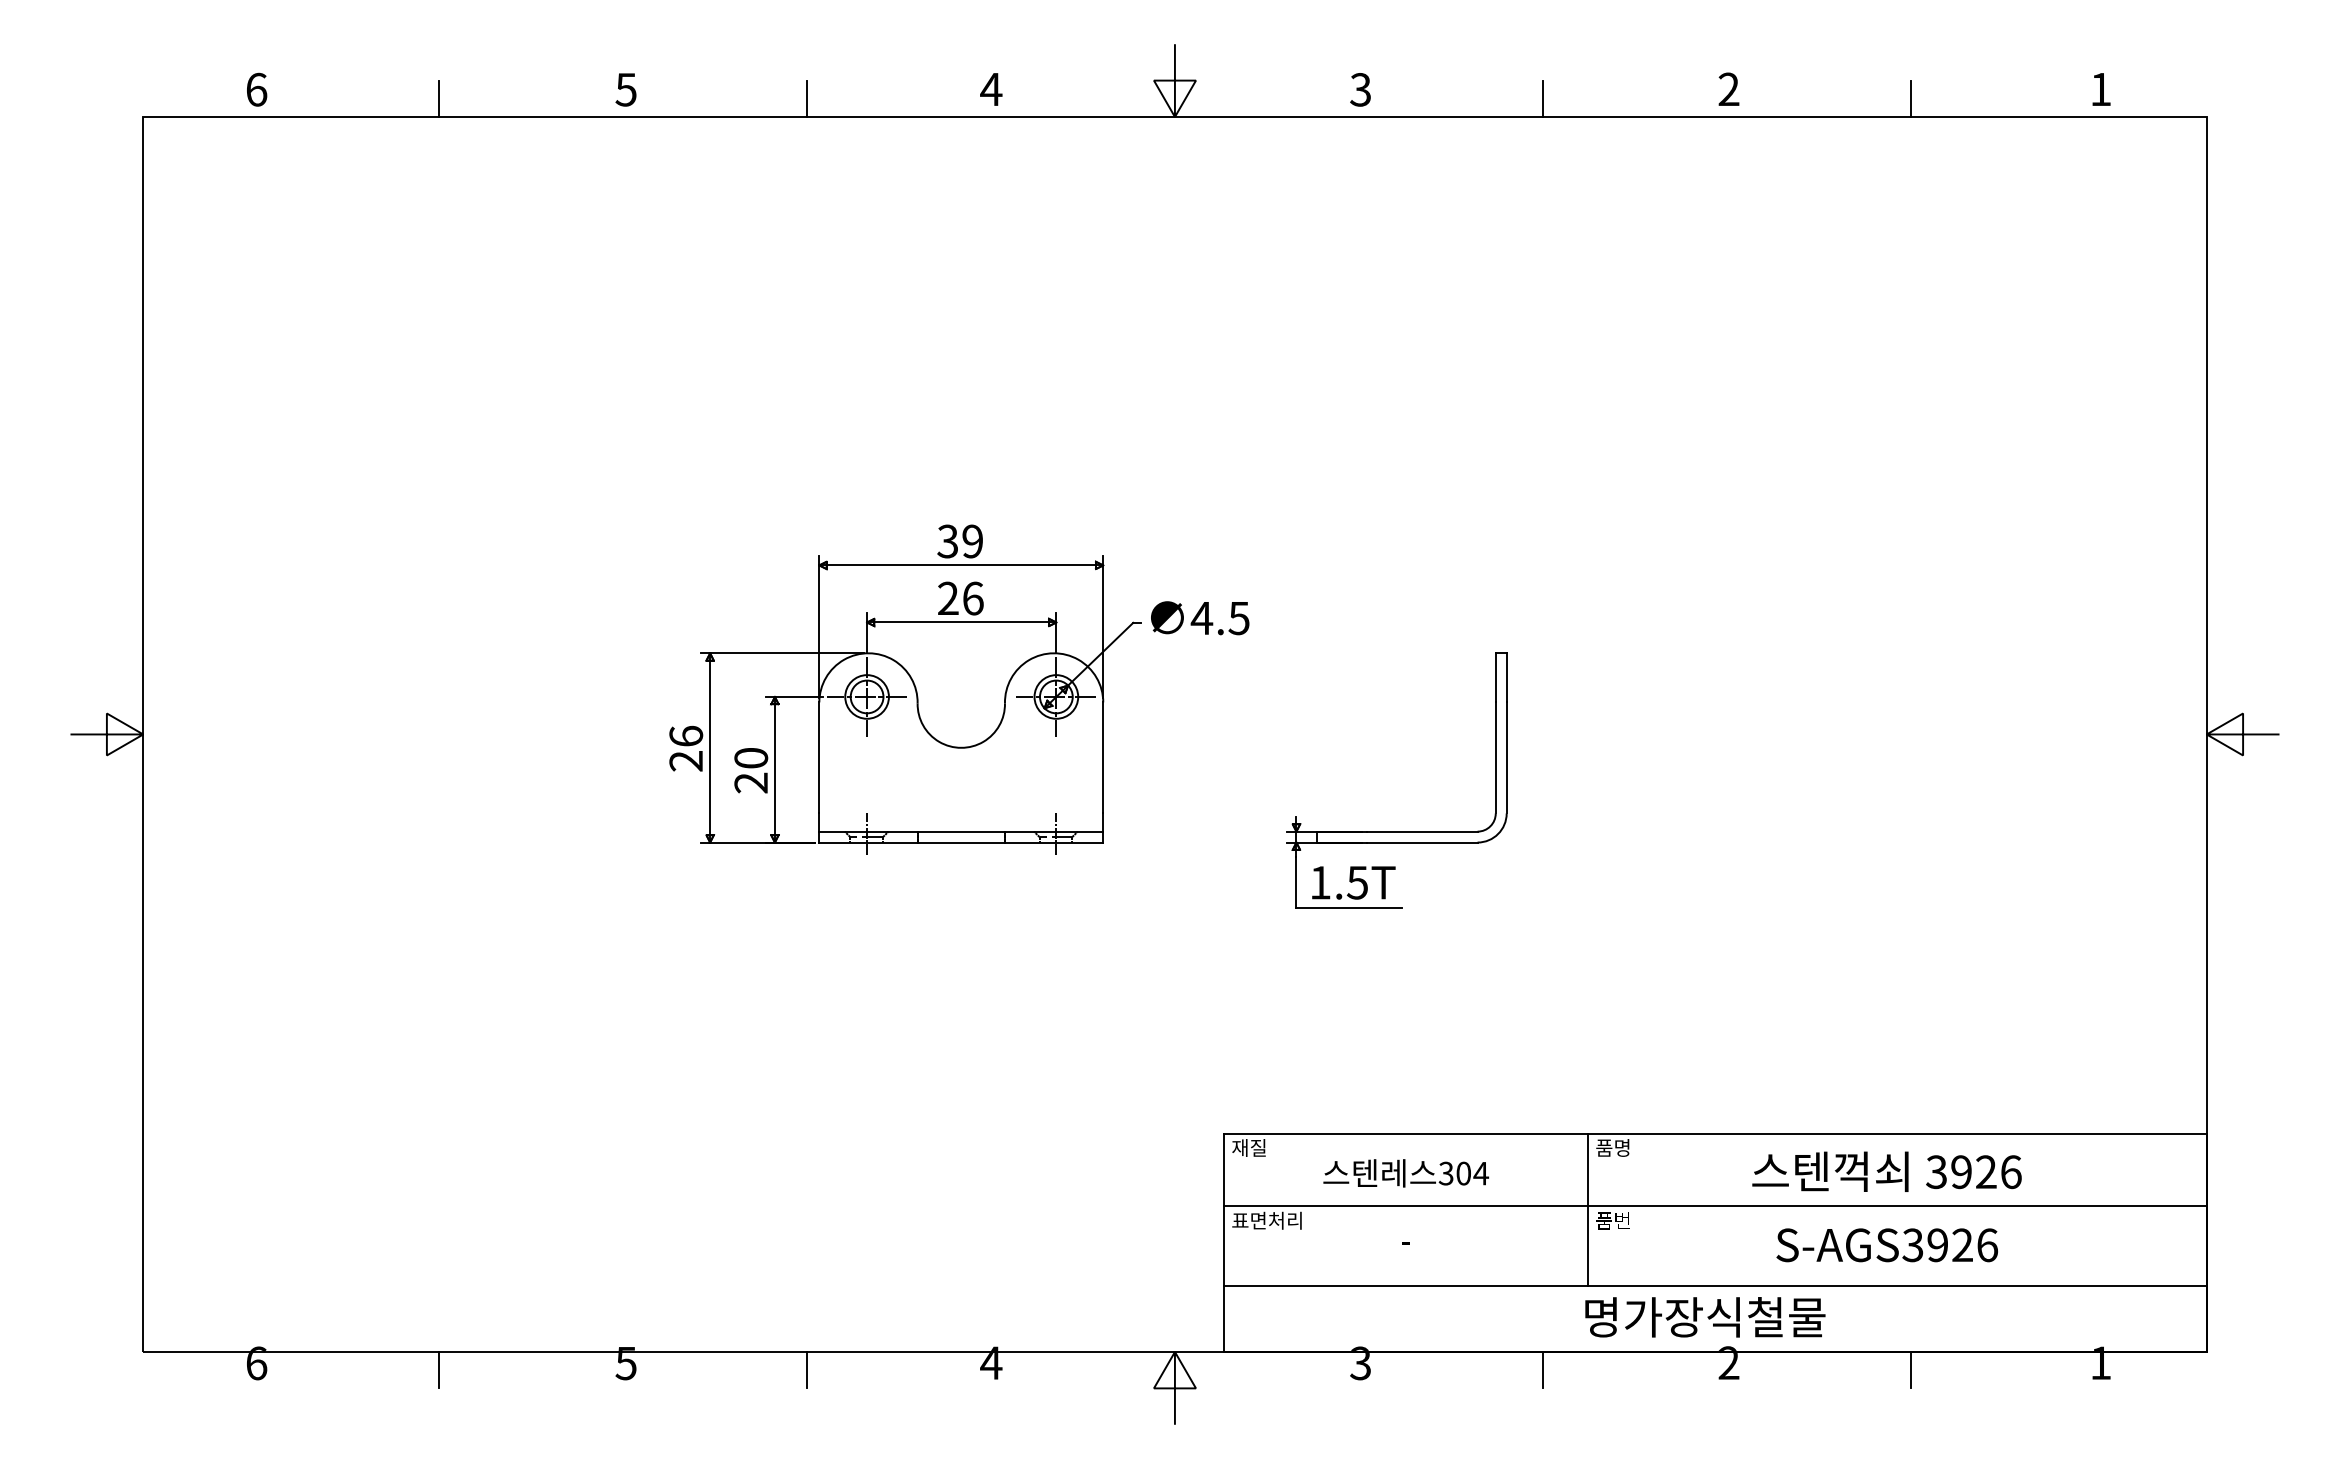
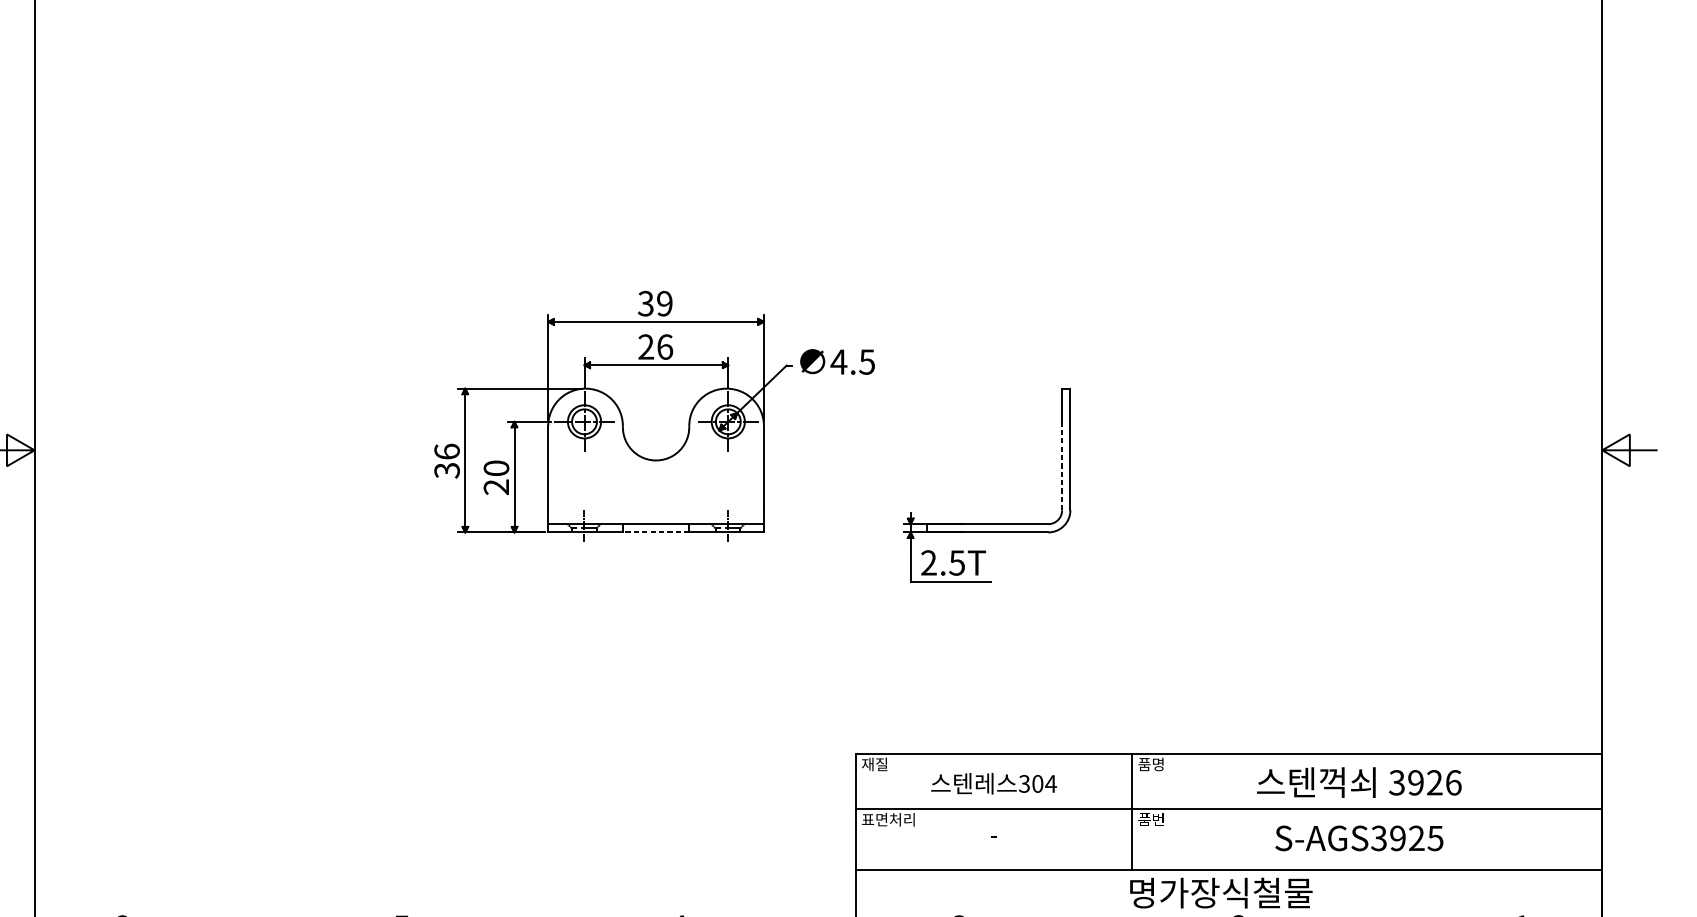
line: (1495, 757) -> (1061, 467), solid -> dashed
text: (686, 761) -> (447, 470), 26 -> 36
line: (961, 842) -> (656, 532), solid -> dashed
text: (1320, 882) -> (928, 562), 1.5T -> 2.5T
text: (1987, 1245) -> (1435, 838), S-AGS3926 -> S-AGS3925

